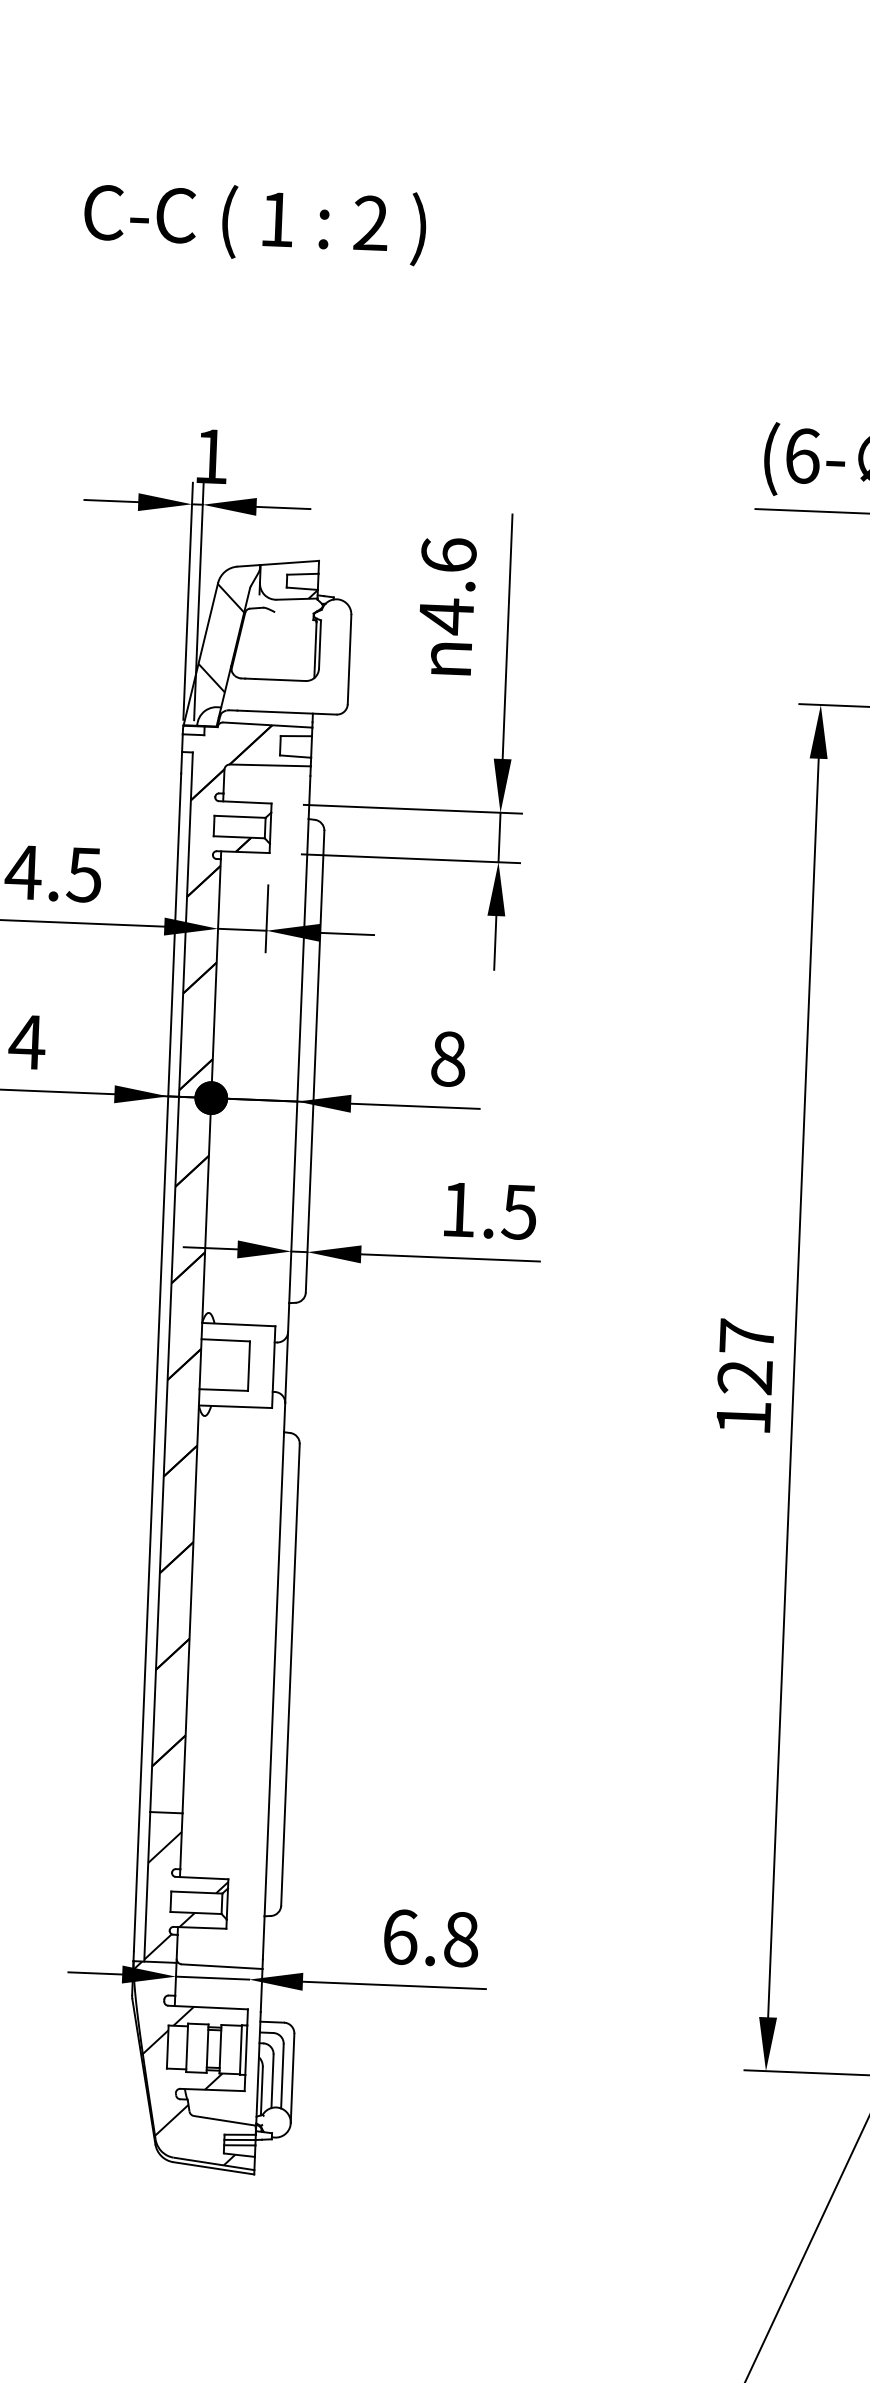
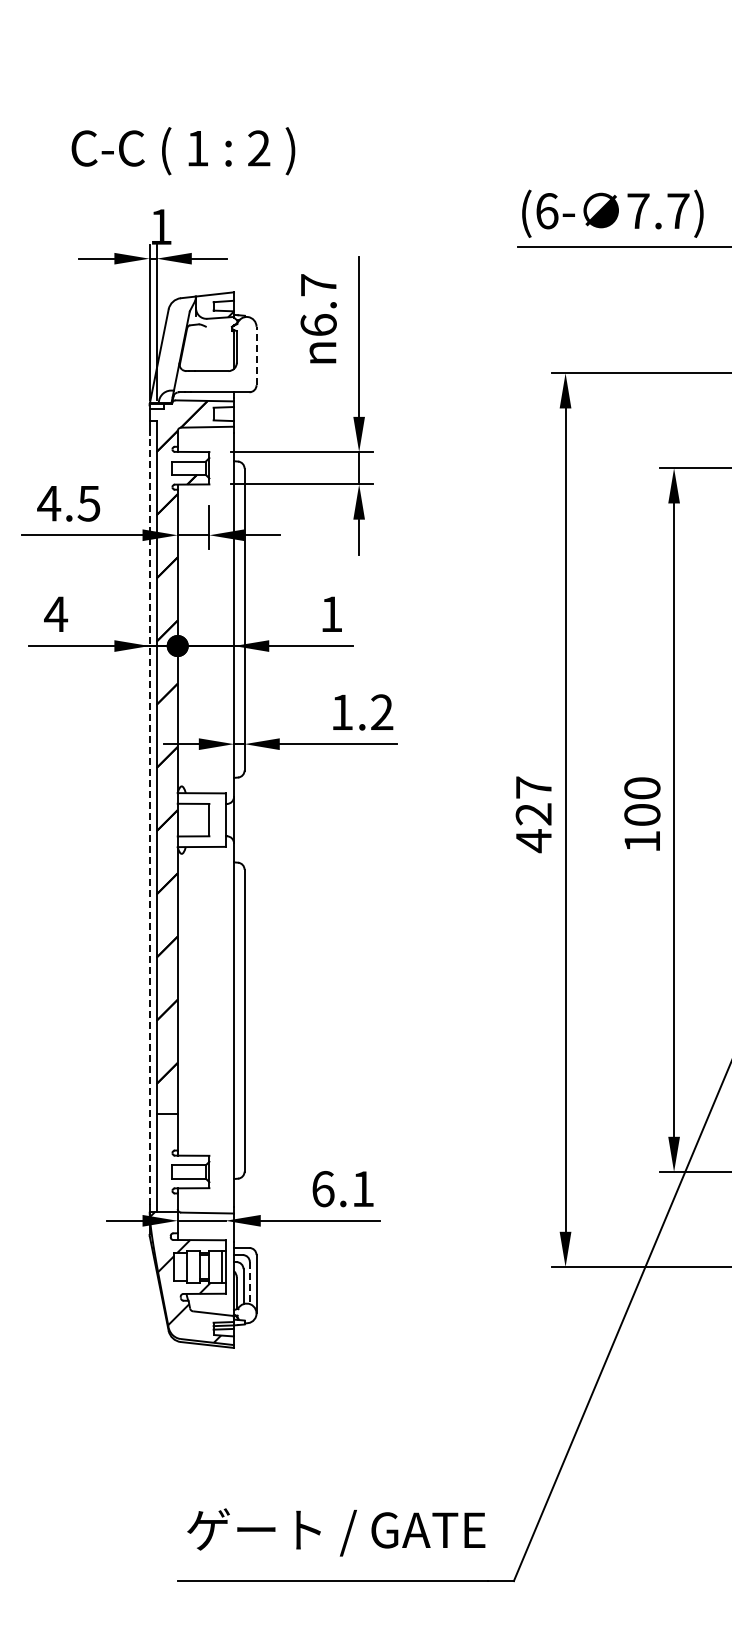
text: (255, 223) -> (183, 151), moved
text: (447, 586) -> (318, 305), 4.6 -> 6.7
hatch: (221, 638) -> (172, 345), removed
line: (349, 658) -> (256, 355), solid -> dashed
text: (448, 1059) -> (331, 614), 8 -> 1
text: (518, 1212) -> (381, 712), 1.5 -> 1.2
line: (157, 1361) -> (149, 819), solid -> dashed
text: (743, 1418) -> (533, 841), 127 -> 427
hatch: (186, 1897) -> (182, 1168), removed
text: (461, 1940) -> (363, 1189), 6.8 -> 6.1
line: (281, 2076) -> (249, 1283), solid -> dashed

